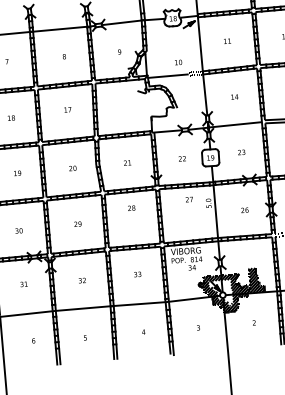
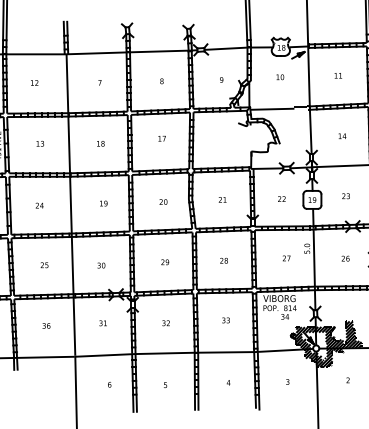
text: (178, 62) -> (280, 77), moved
text: (189, 199) -> (286, 258), moved
text: (131, 207) -> (223, 260), moved

